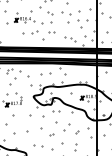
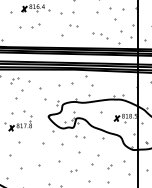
part: (30, 32) -> (30, 26), moved

